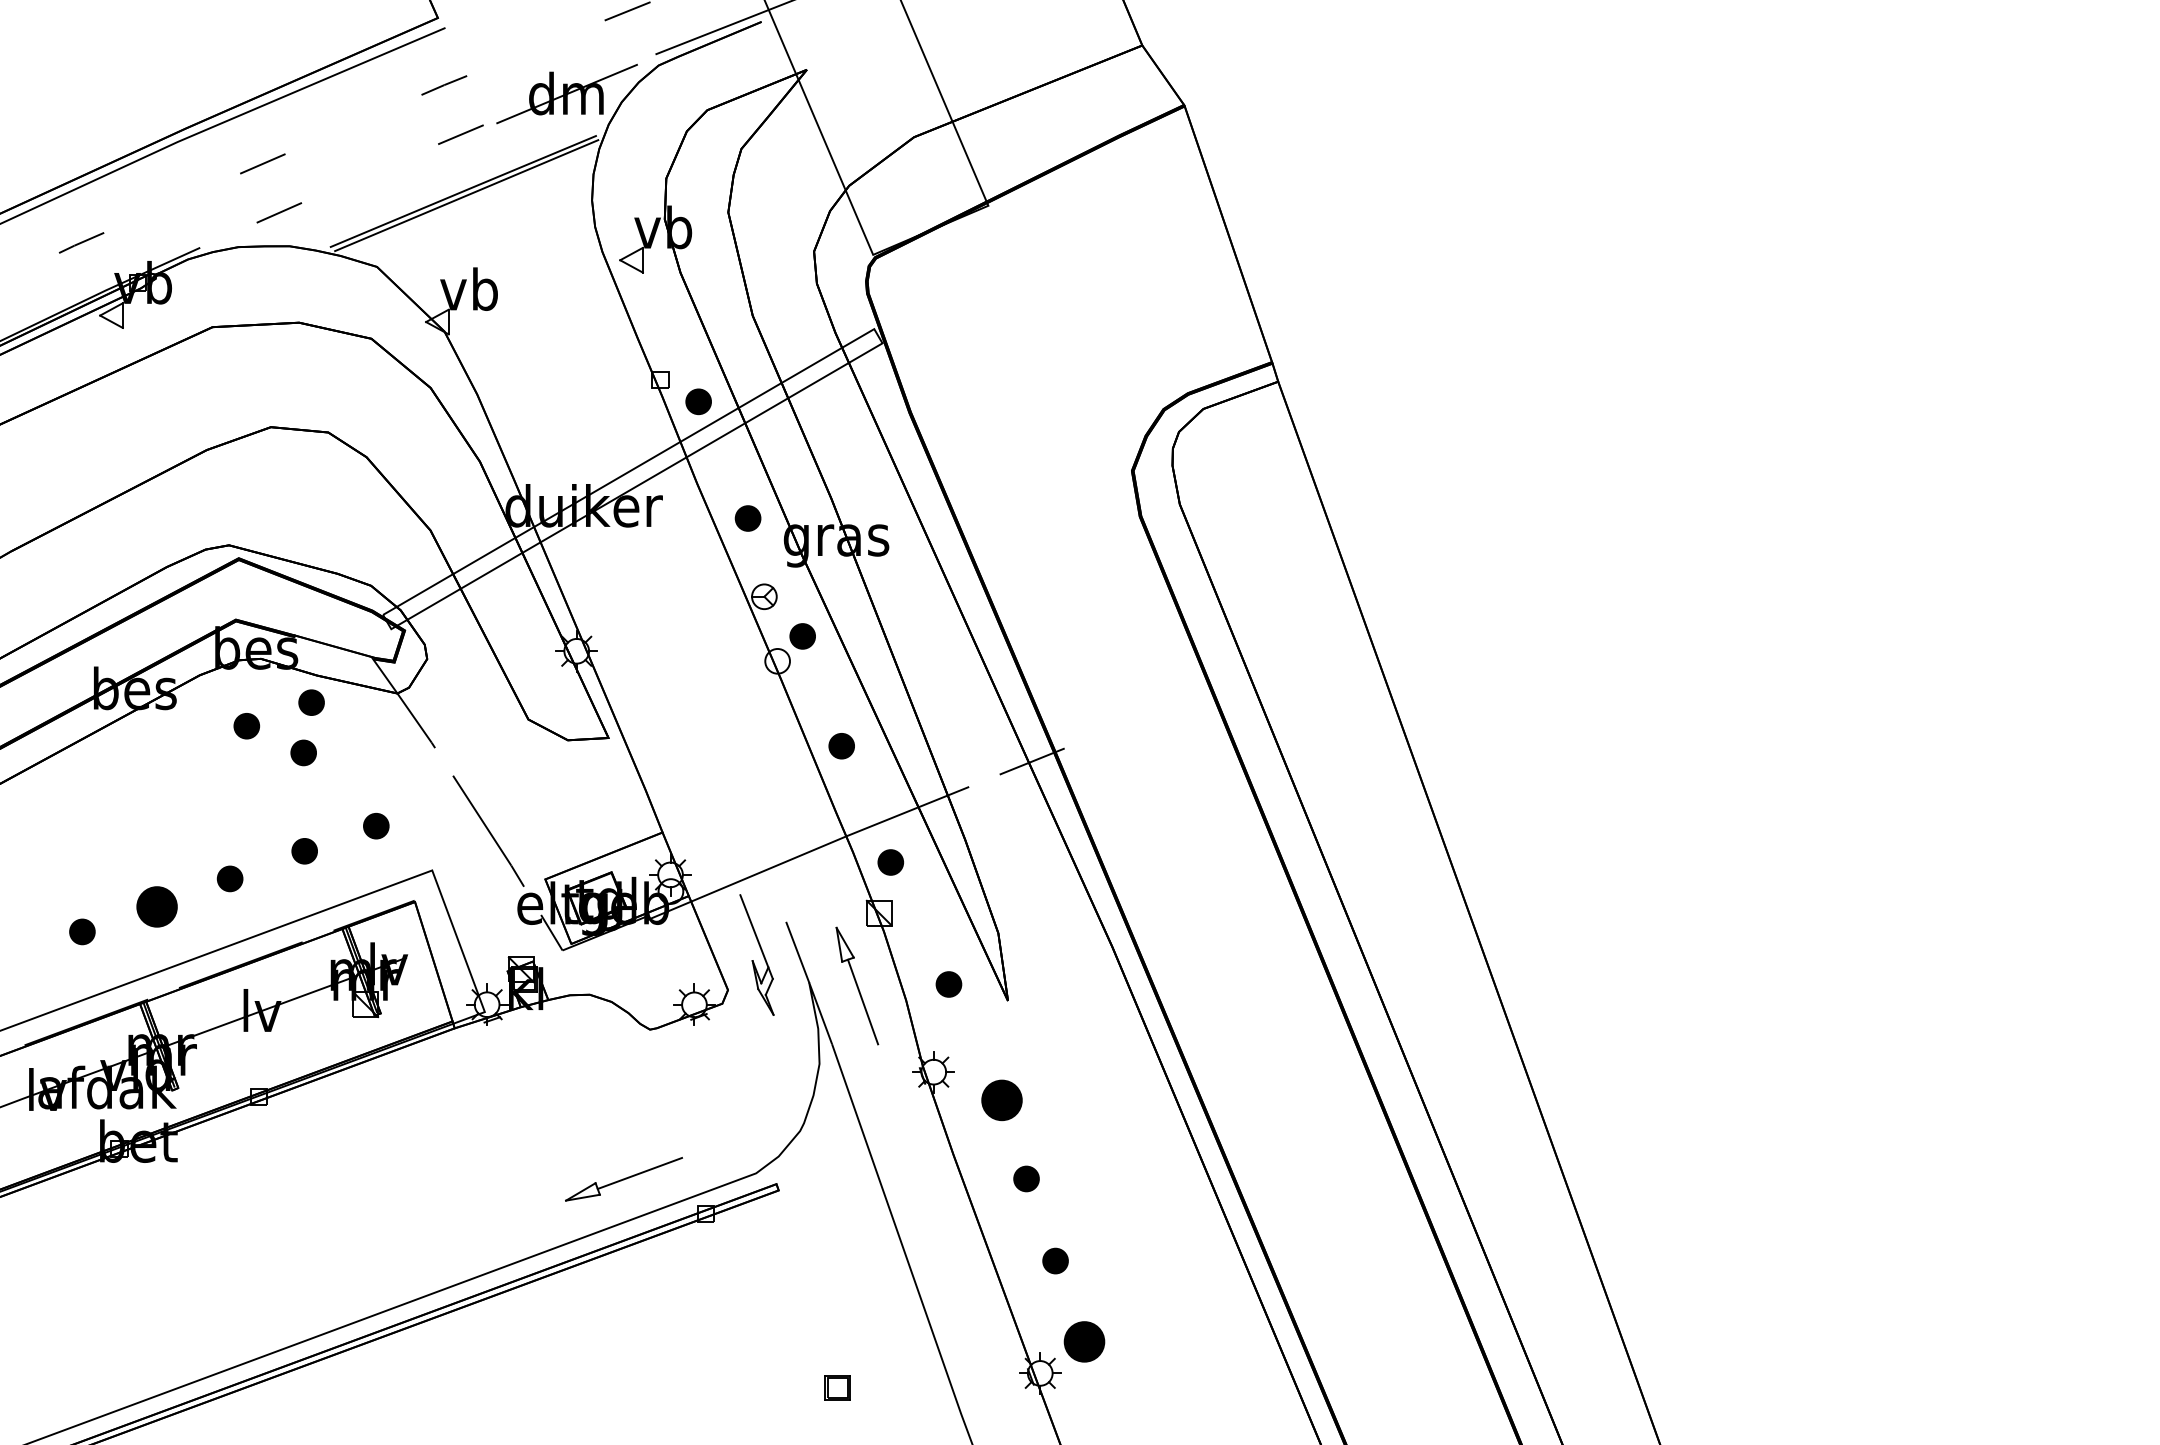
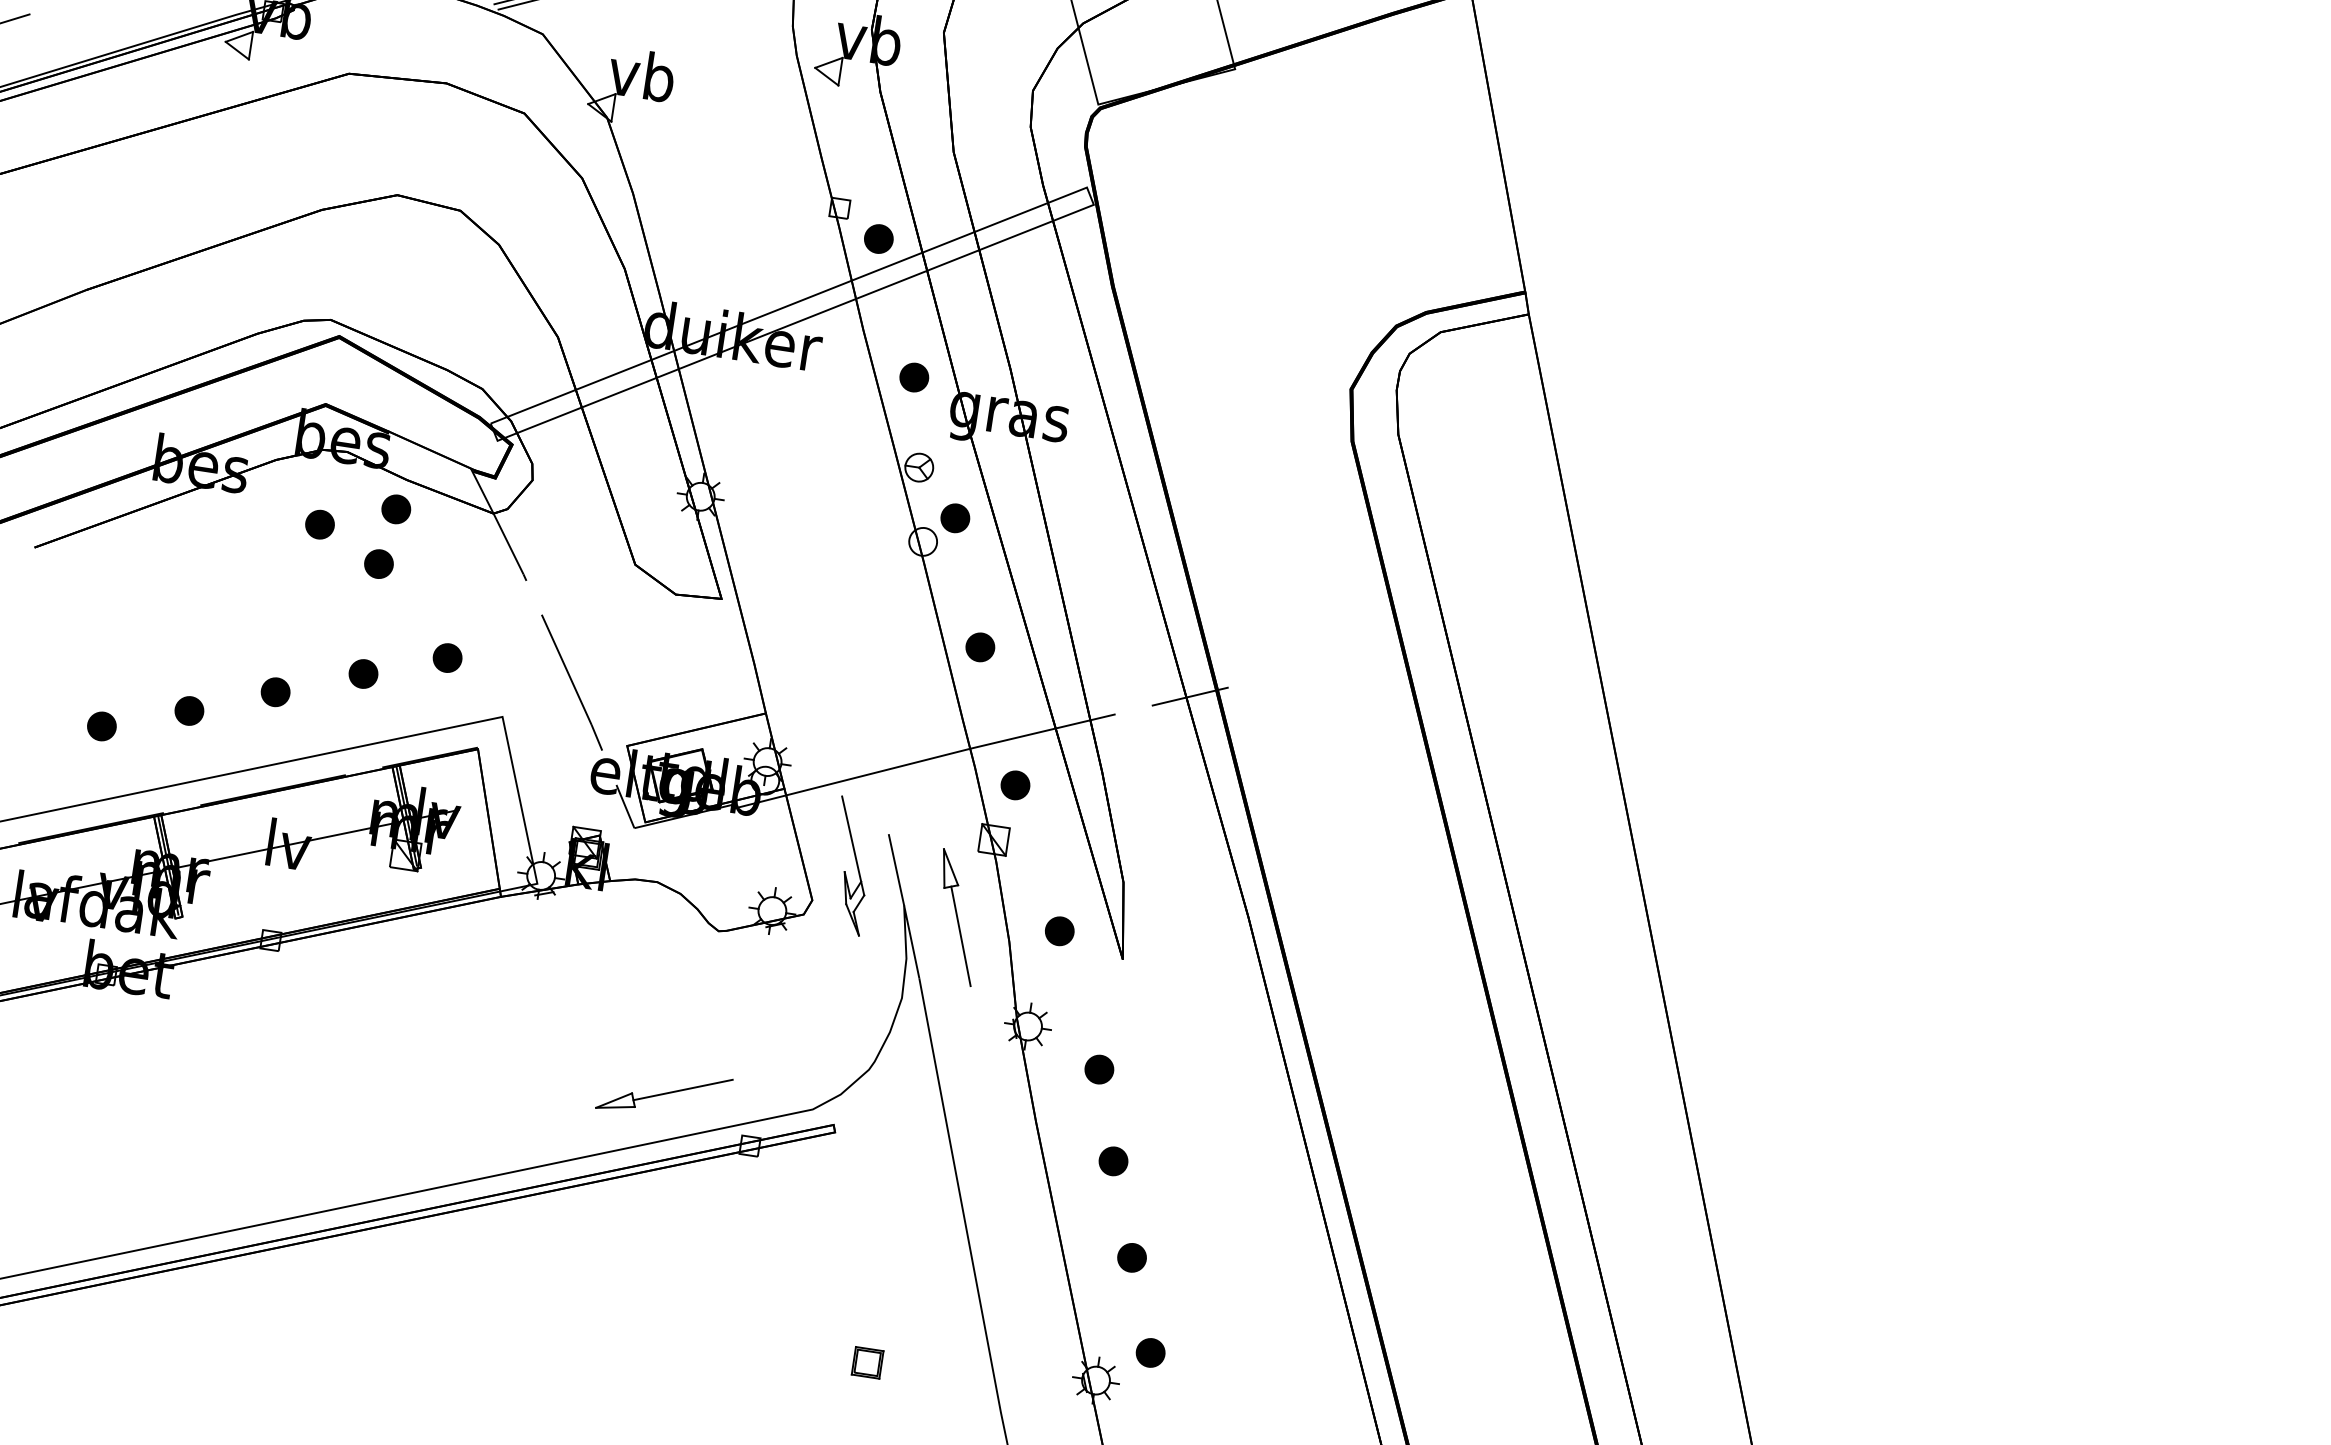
part: (156, 906) -> (188, 710), size x0.62
part: (1001, 1100) -> (1098, 1069), size x0.62
part: (1084, 1341) -> (1150, 1352), size x0.62

